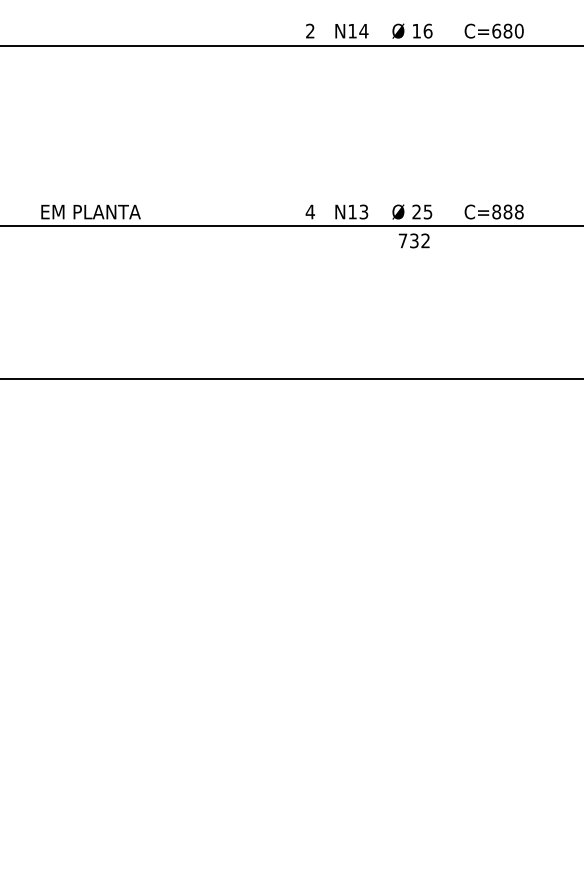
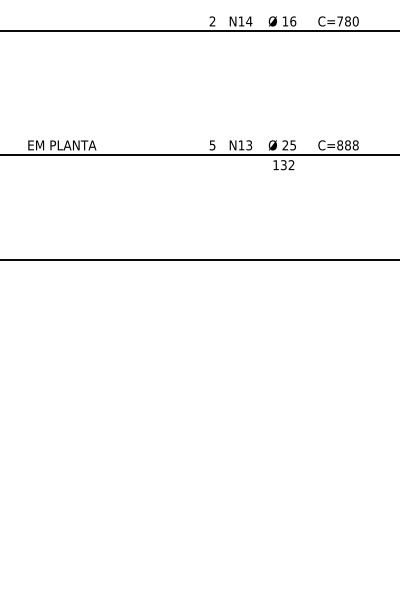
text: (497, 31) -> (340, 21), C=680 -> C=780
text: (310, 212) -> (212, 145), 4 -> 5
text: (402, 241) -> (275, 165), 732 -> 132

